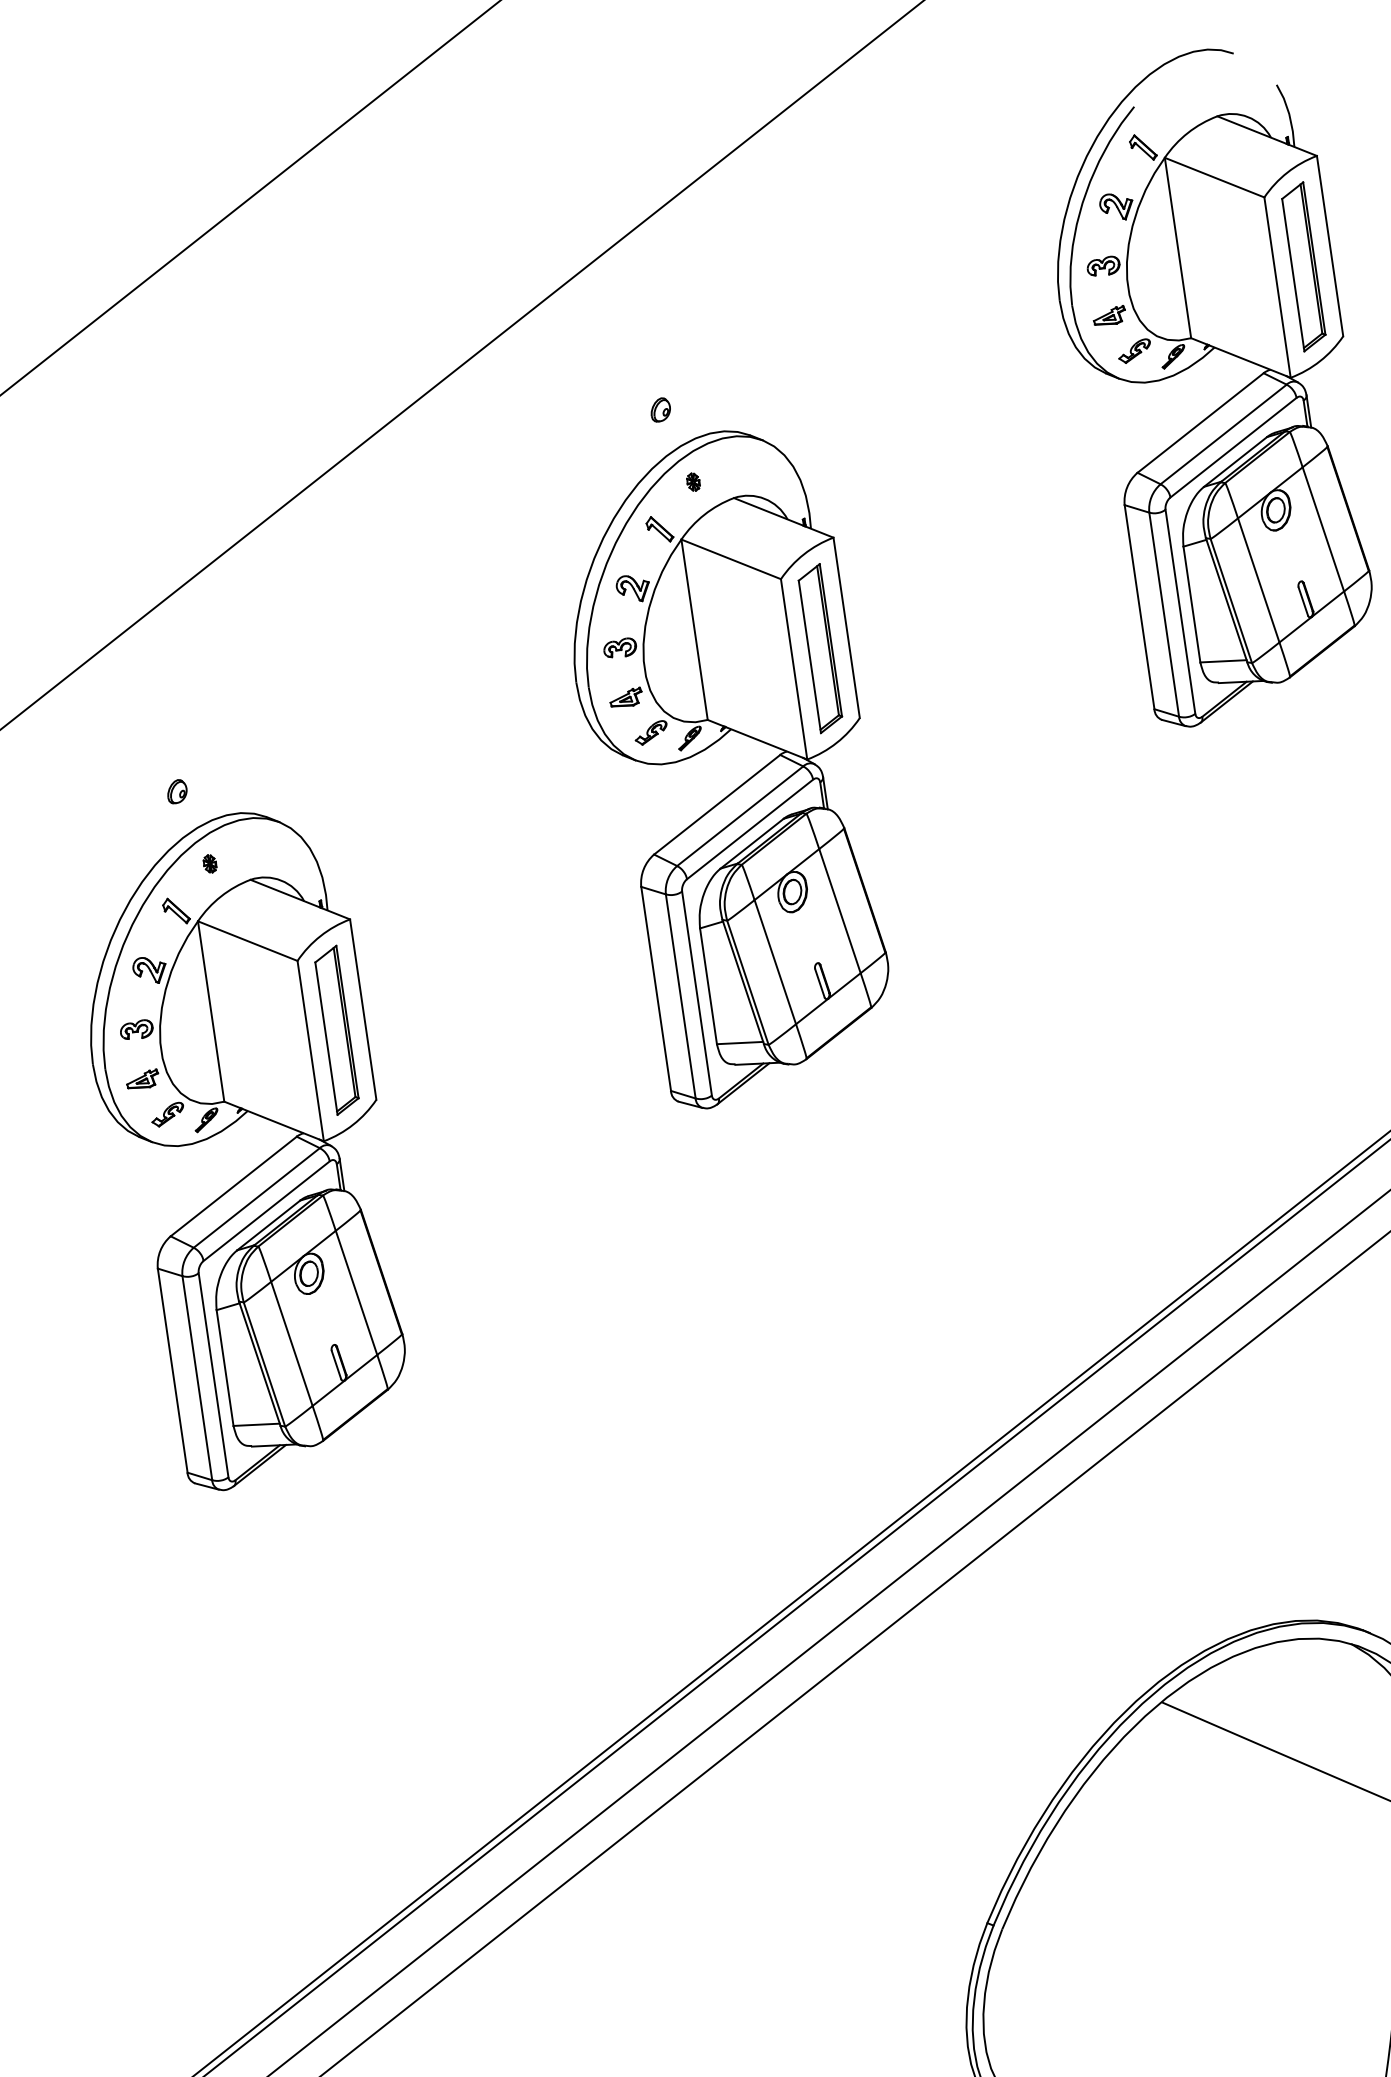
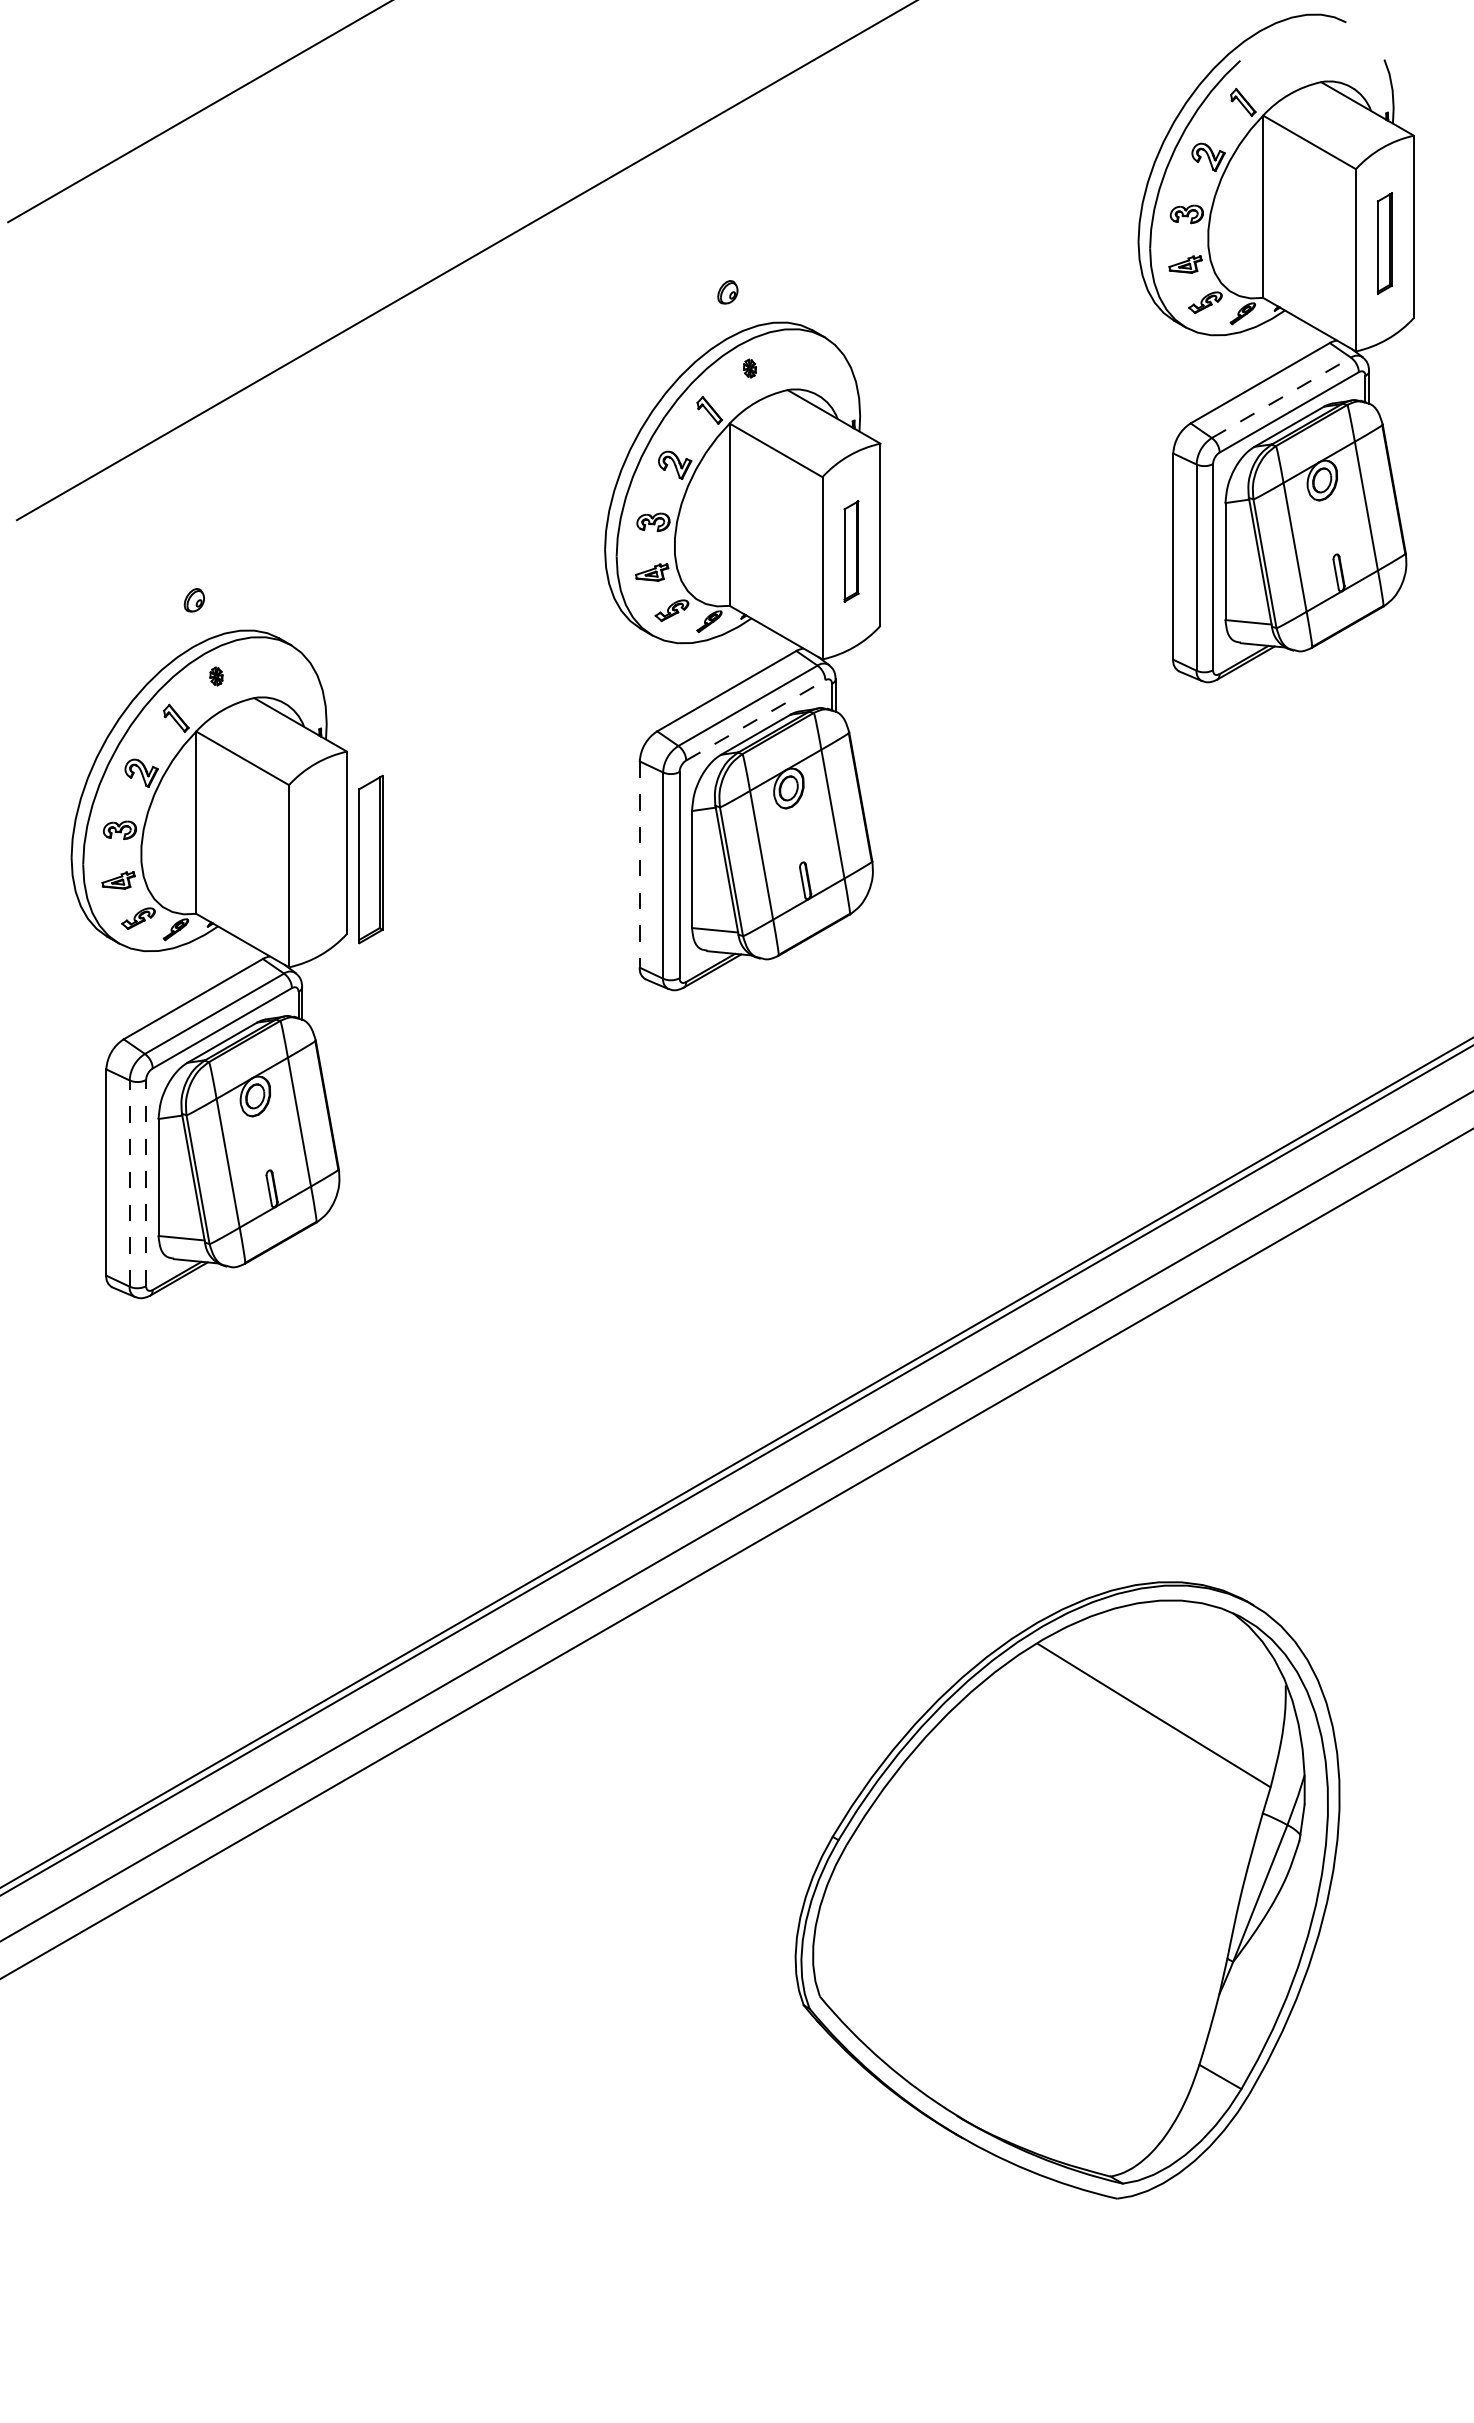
part: (1303, 266) -> (1384, 243), size x0.6
line: (1223, 434) -> (1281, 397), solid -> dashed
part: (820, 648) -> (851, 551), size x0.6
line: (750, 829) -> (756, 720), solid -> dashed
line: (655, 989) -> (639, 865), solid -> dashed
part: (336, 1030) -> (370, 859), moved
line: (213, 1374) -> (146, 1182), solid -> dashed
line: (197, 1378) -> (129, 1183), solid -> dashed

